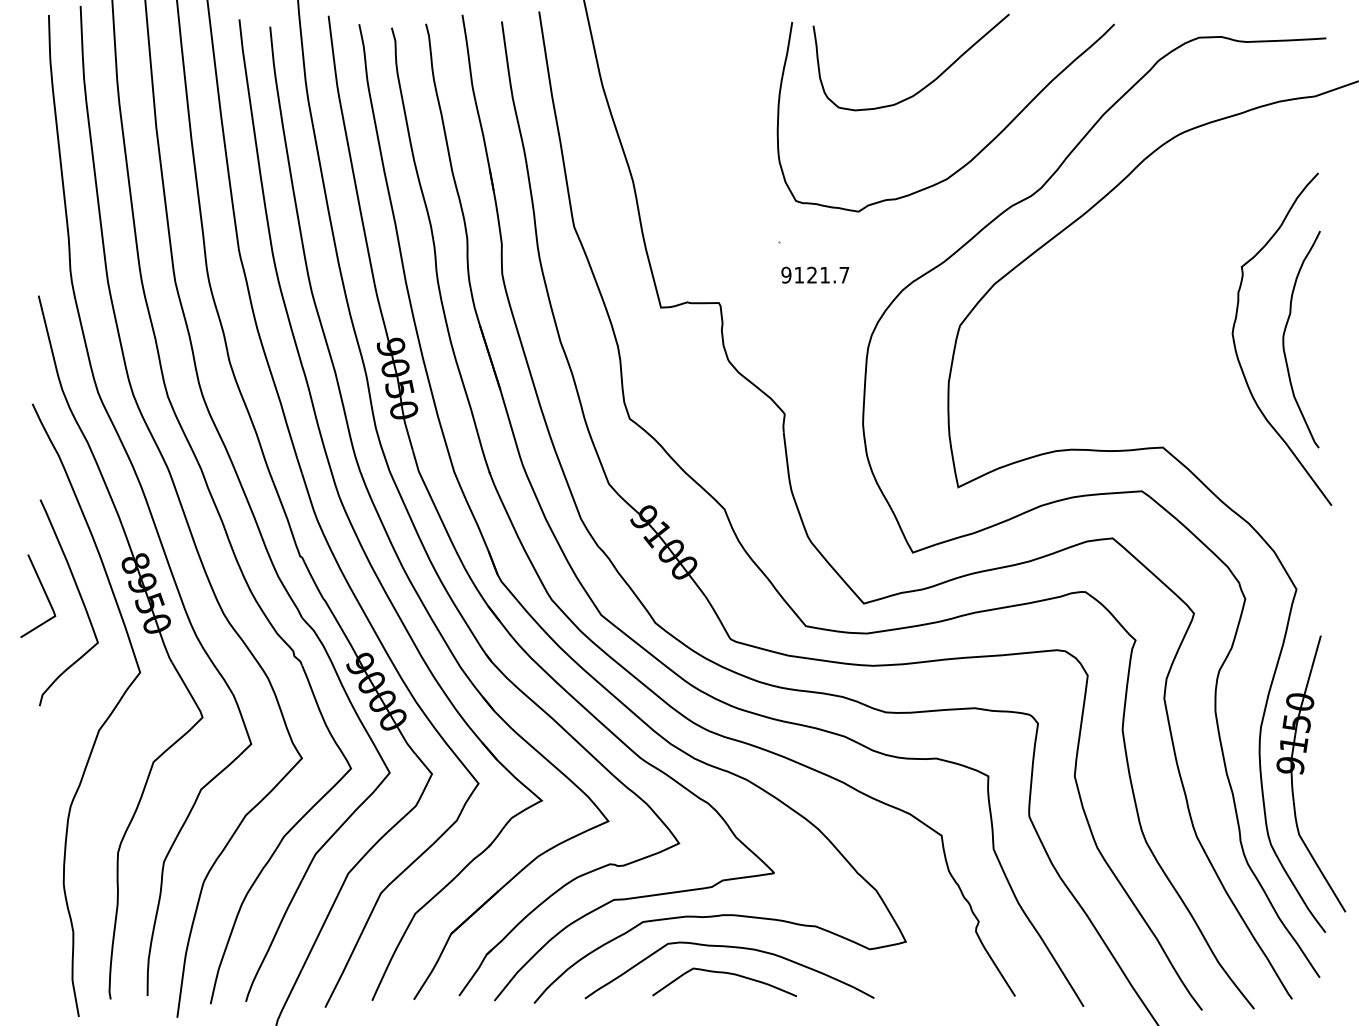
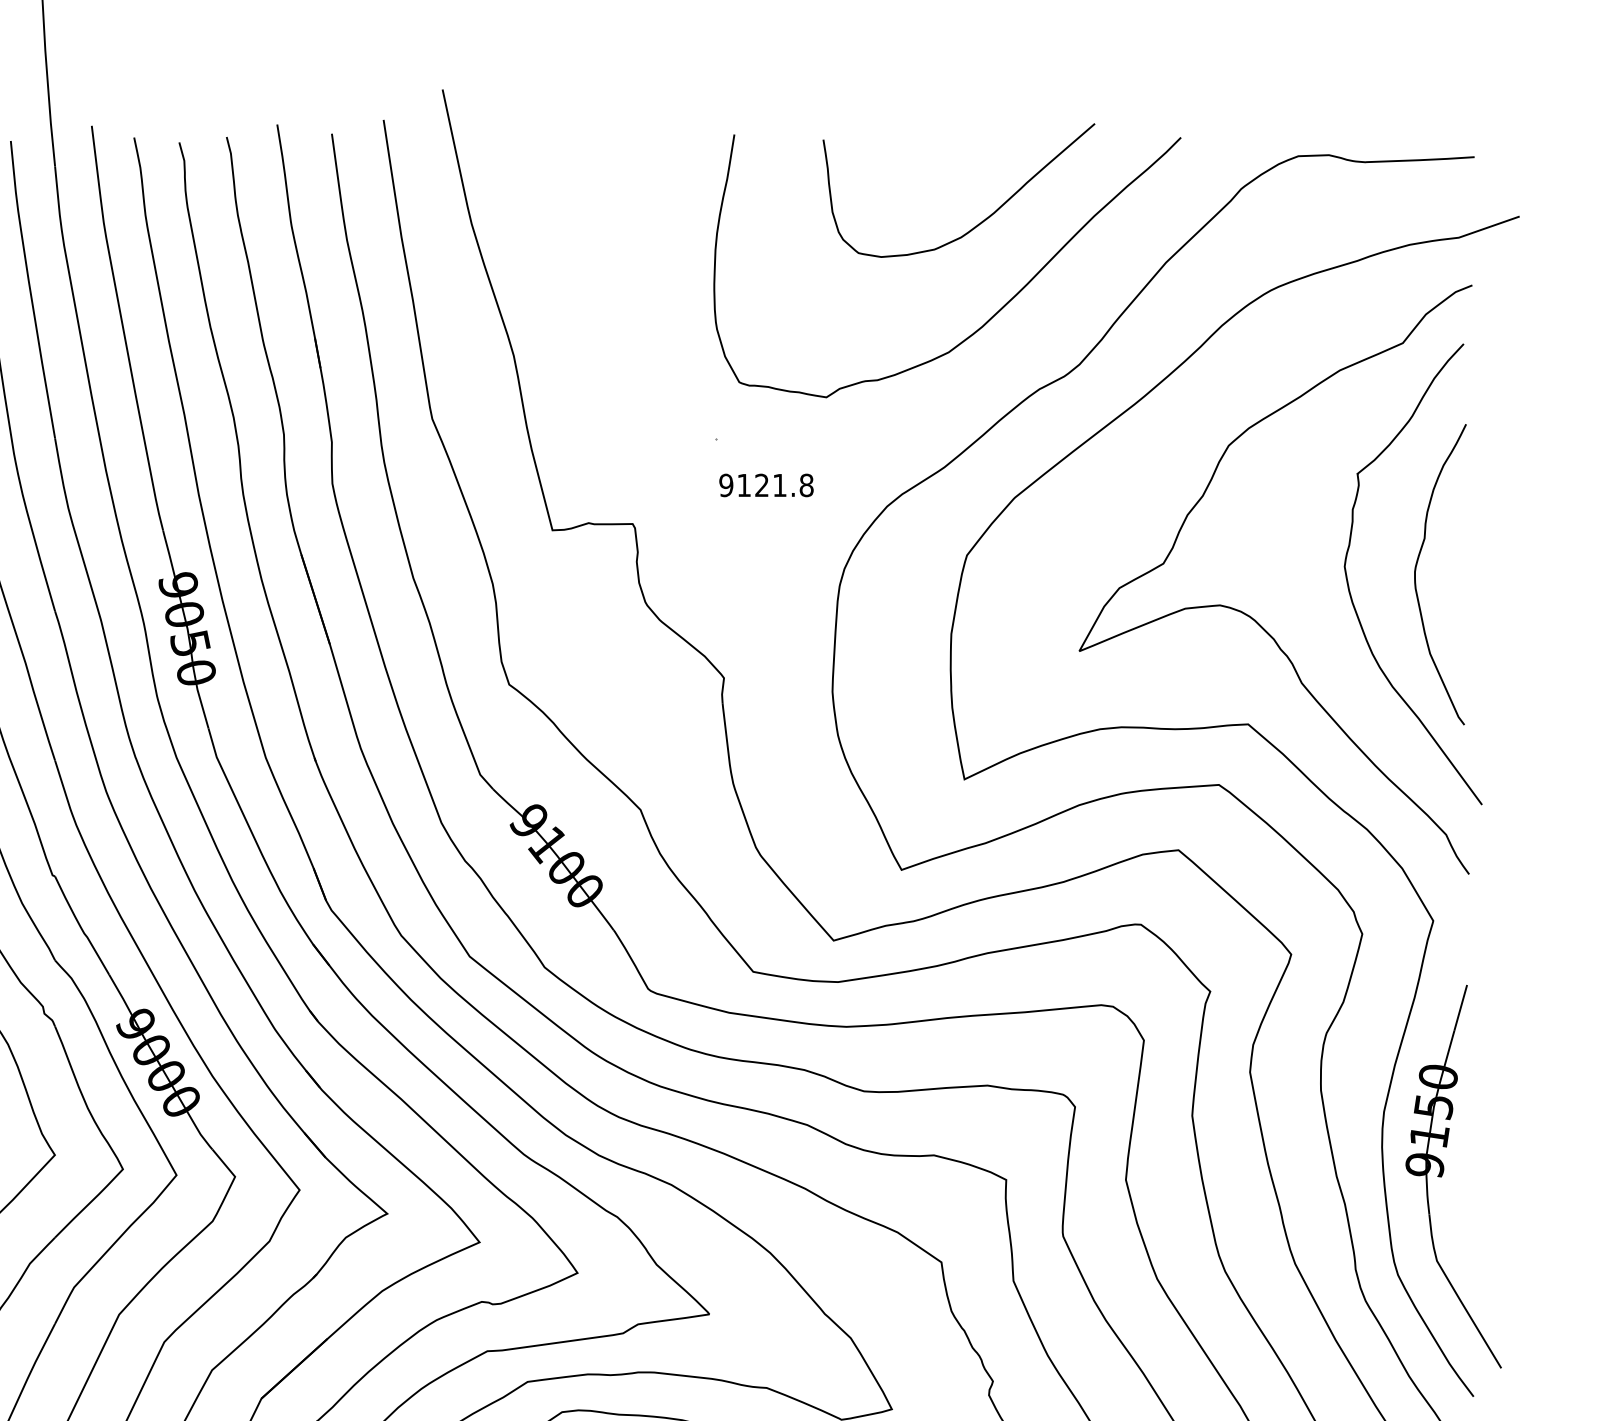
curve: (928, 83) -> (982, 219), moved
text: (844, 274) -> (806, 484), 9121.7 -> 9121.8
curve: (1165, 369) -> (1251, 616), added

